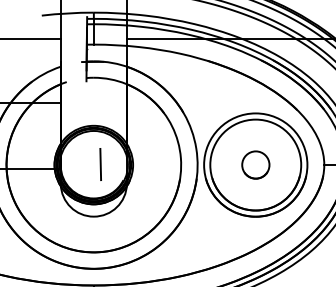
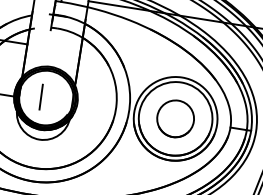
line: (100, 164) -> (41, 97), moved
circle: (255, 164) -> (175, 118), size x1.67

